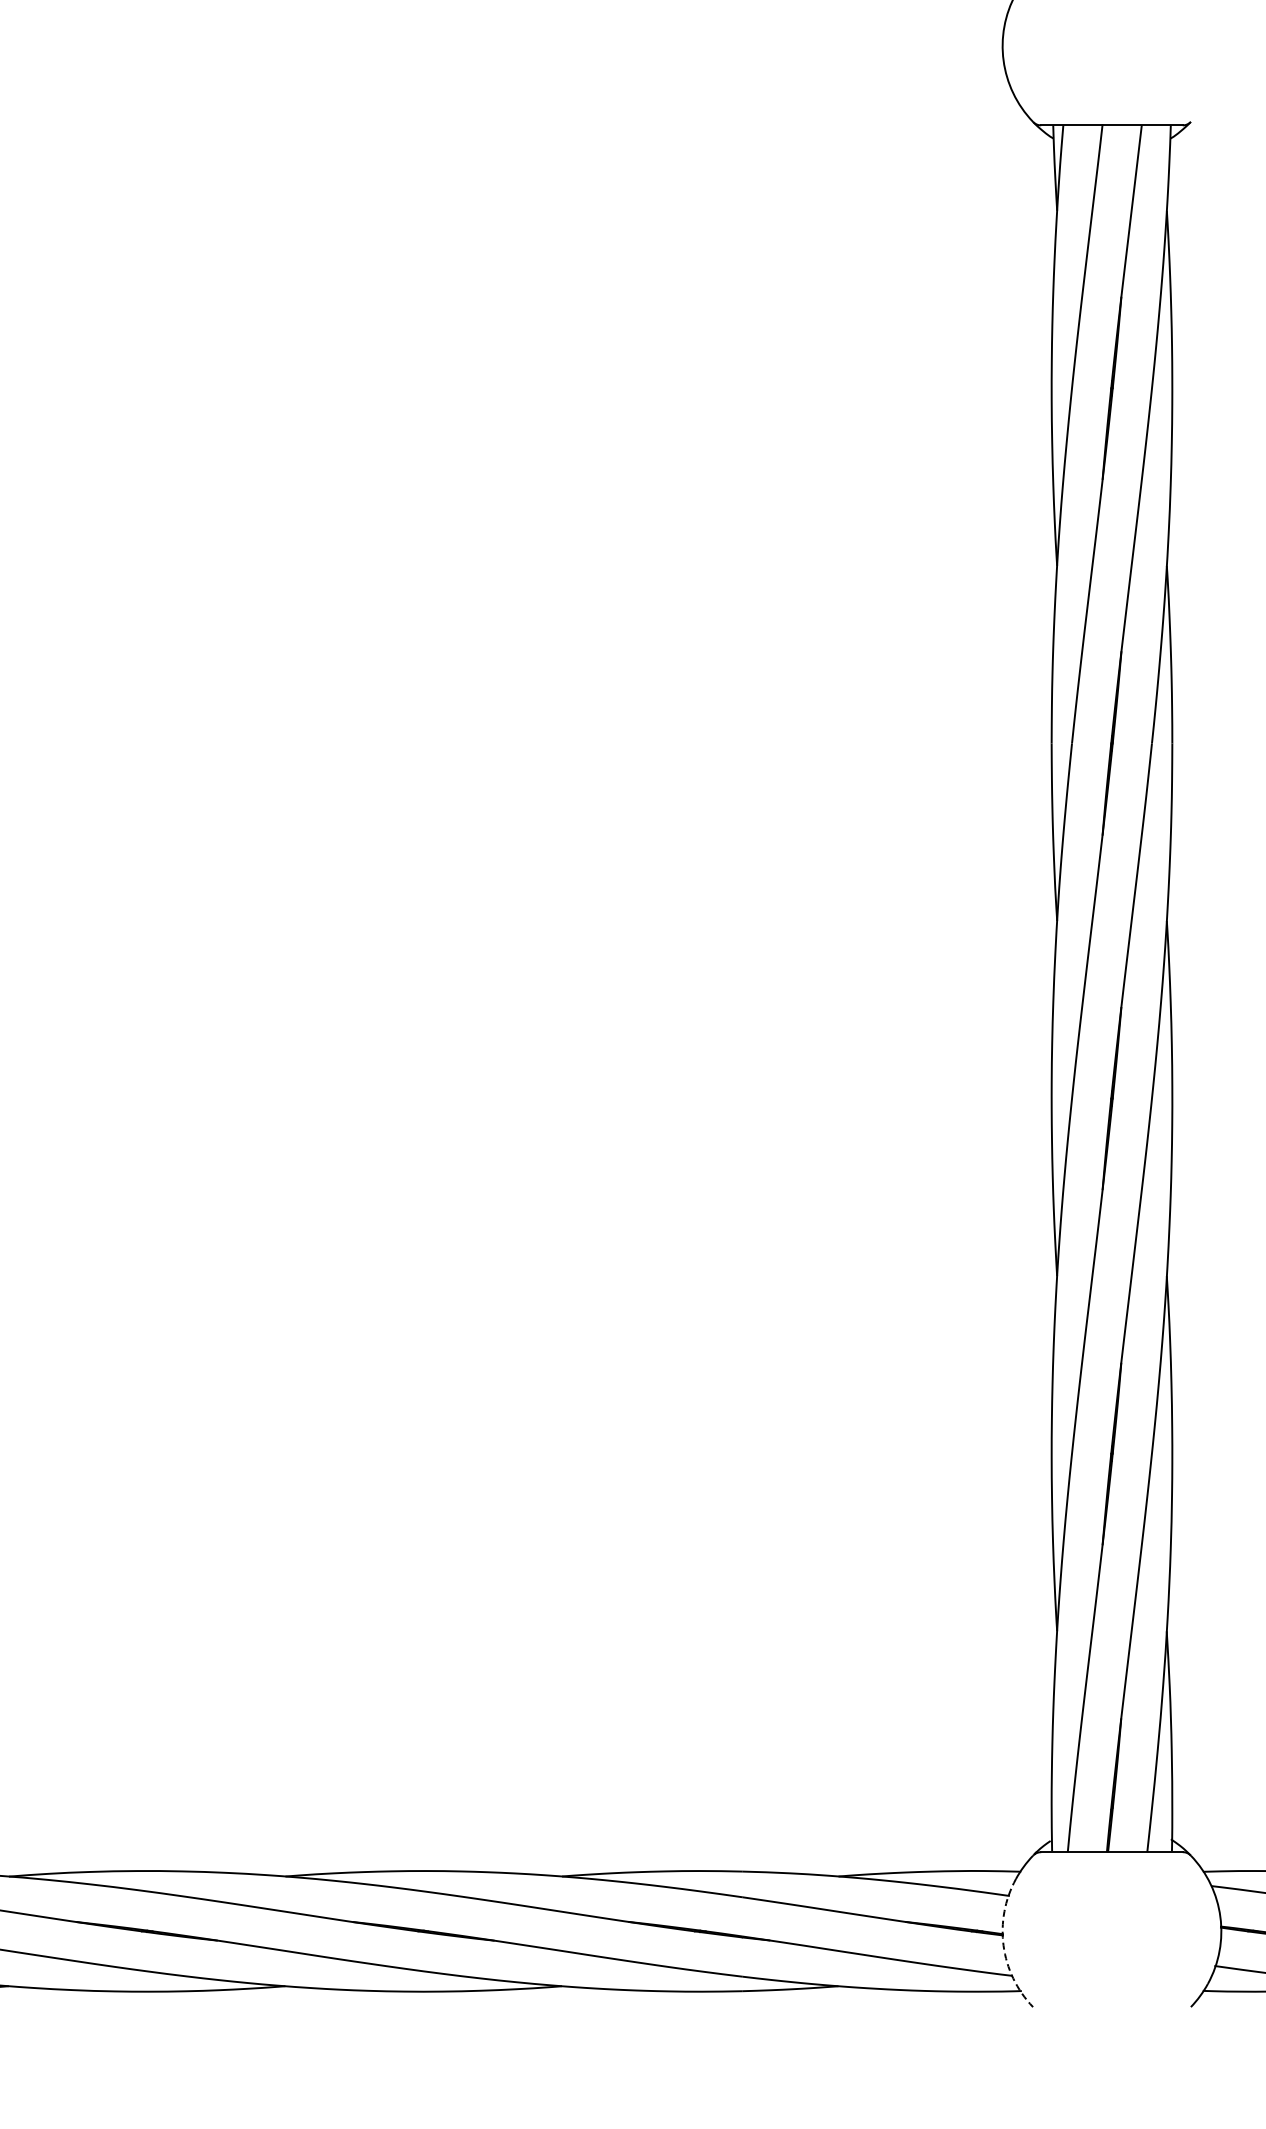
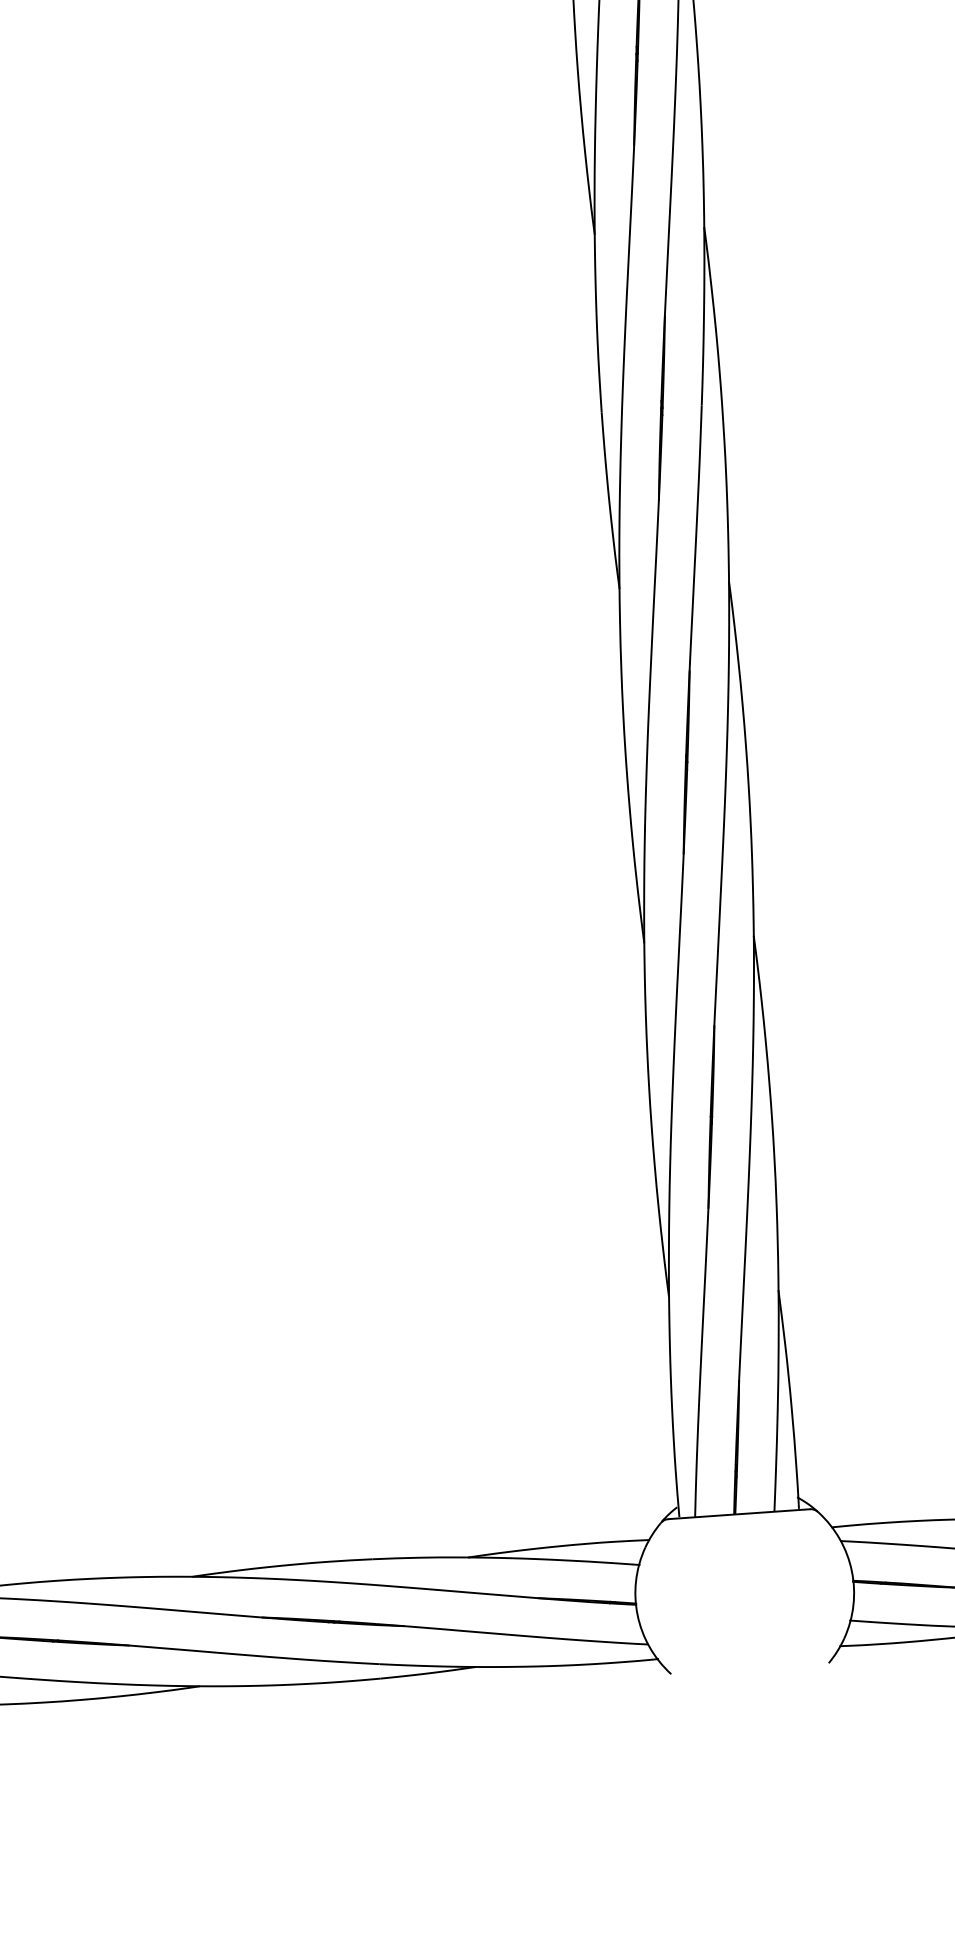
arc: (1003, 1945) -> (637, 1614), dashed -> solid

